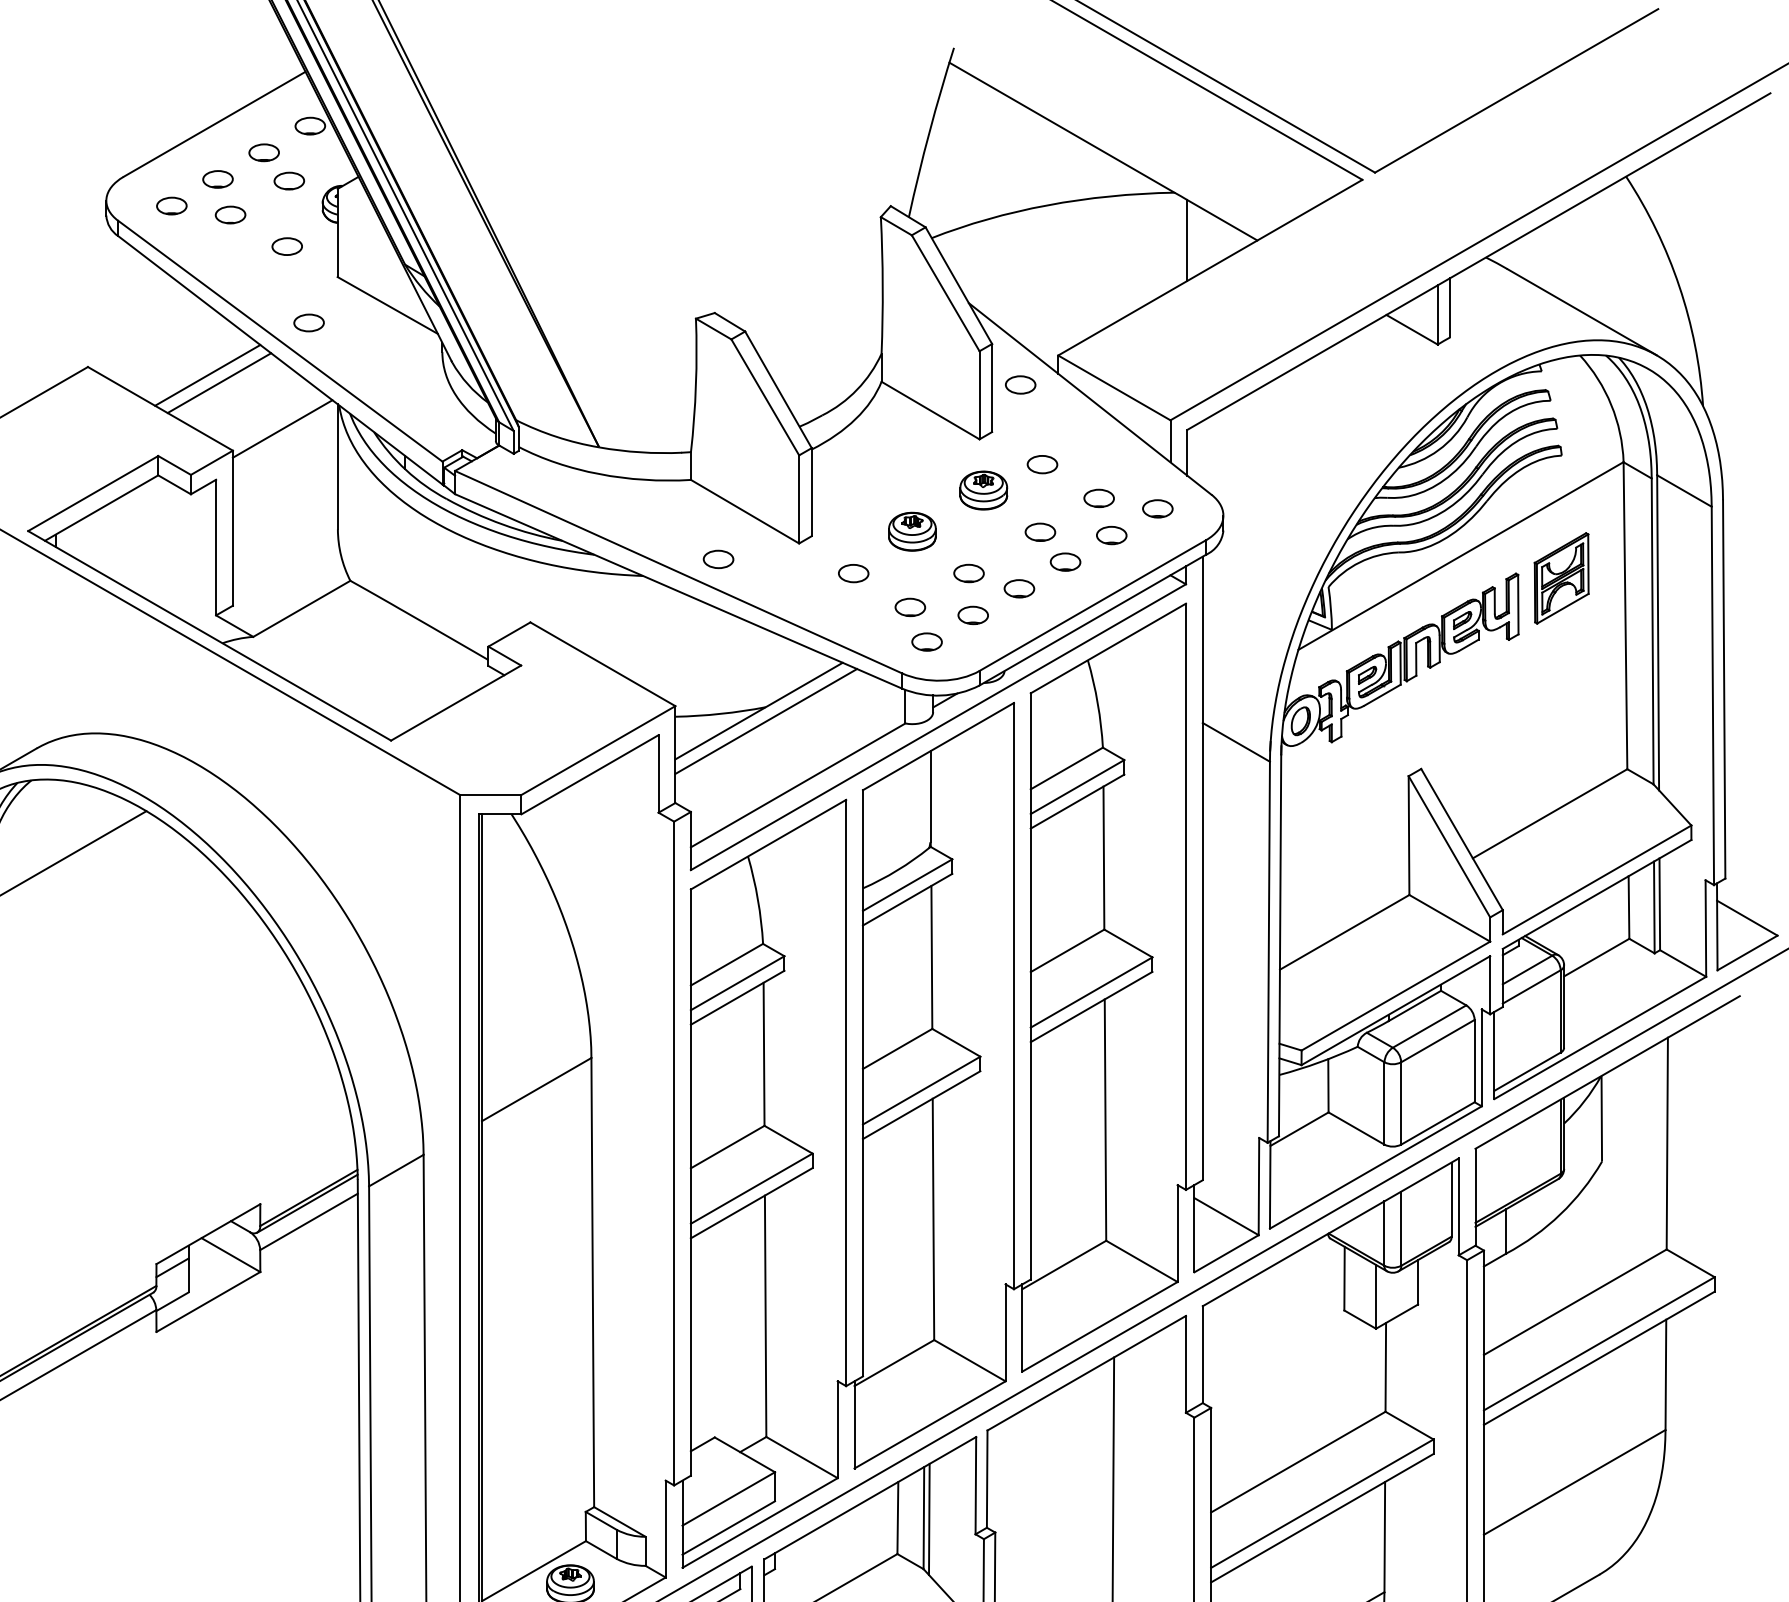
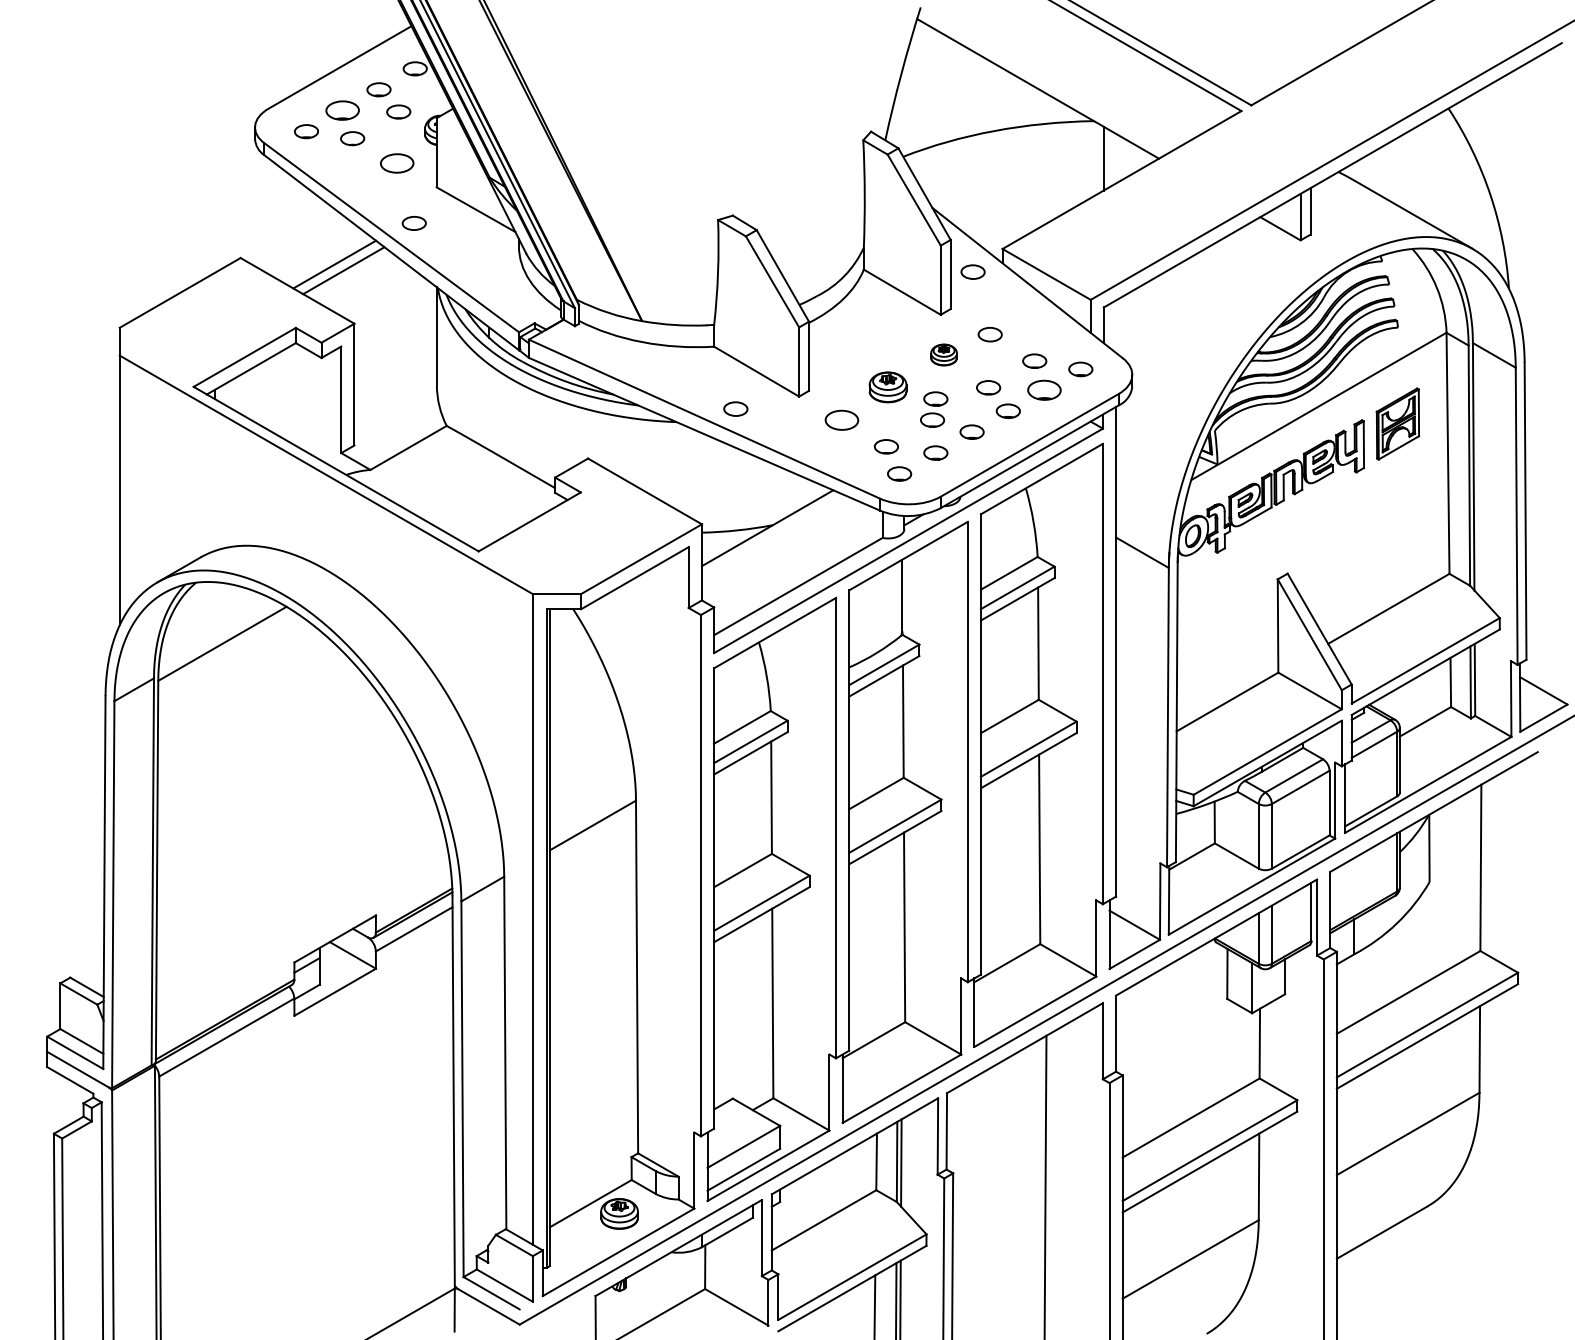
part: (217, 179) -> (342, 110), size x1.4
part: (286, 246) -> (396, 163), size x1.4
line: (282, 428) -> (393, 306), removed
part: (983, 489) -> (943, 354), size x0.7
part: (1111, 535) -> (1044, 390), size x1.4
part: (972, 545) -> (935, 398), added
part: (853, 572) -> (841, 419), size x1.4
line: (765, 721) -> (772, 536), removed

